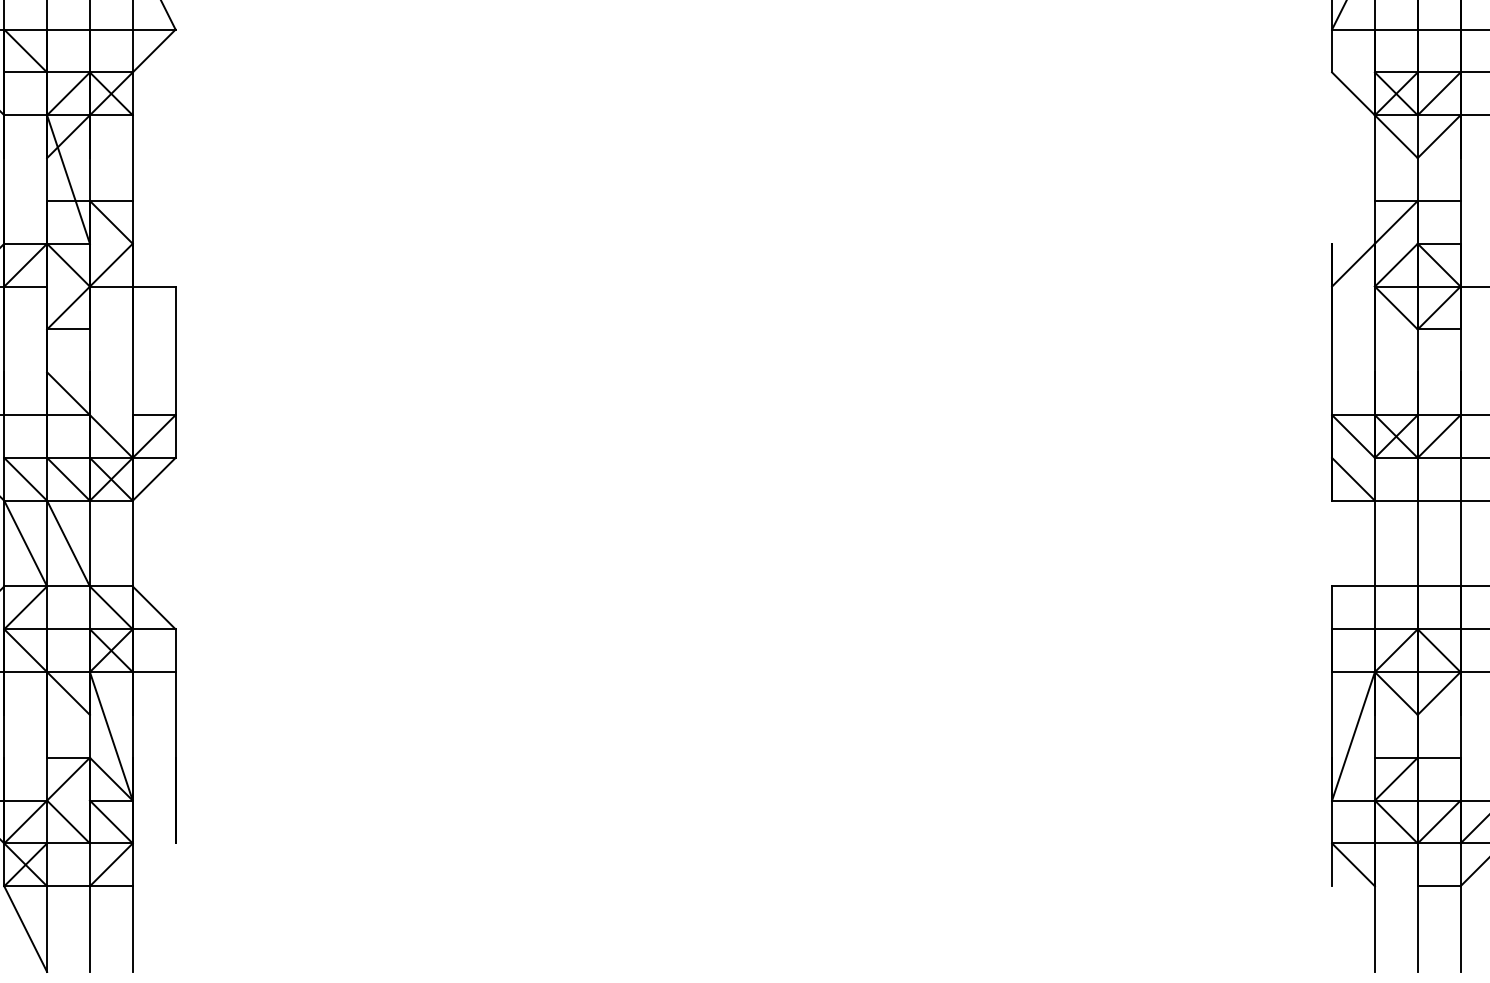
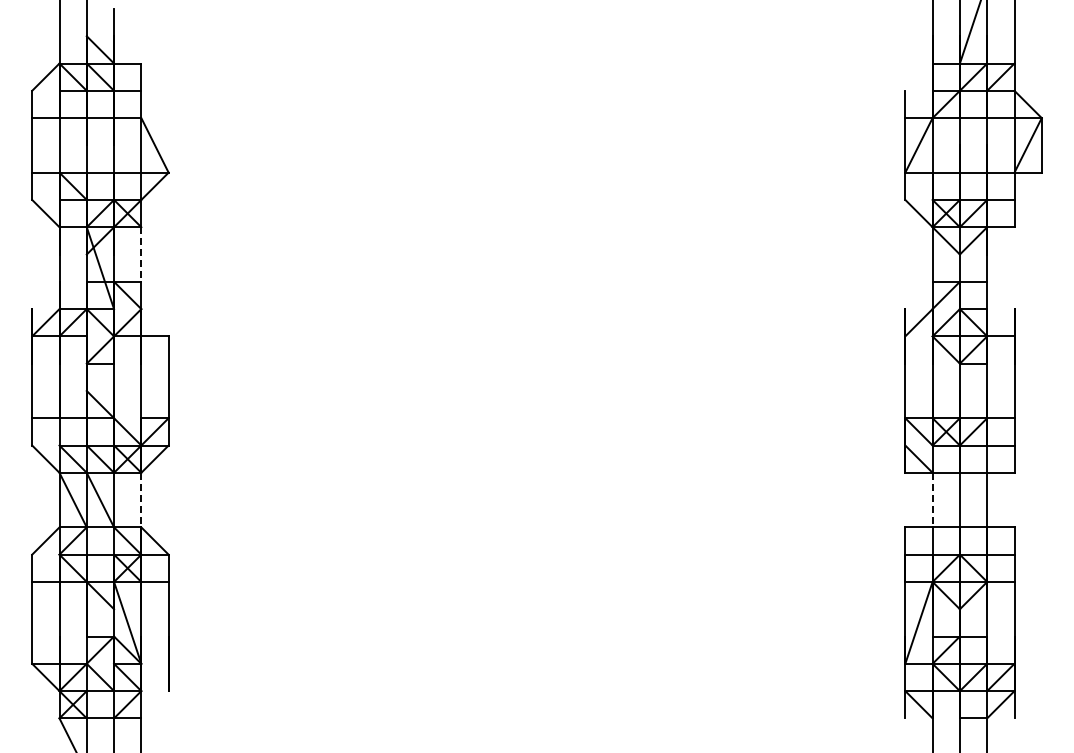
line: (132, 159) -> (141, 255), solid -> dashed
line: (132, 544) -> (141, 500), solid -> dashed
line: (1374, 544) -> (932, 500), solid -> dashed

